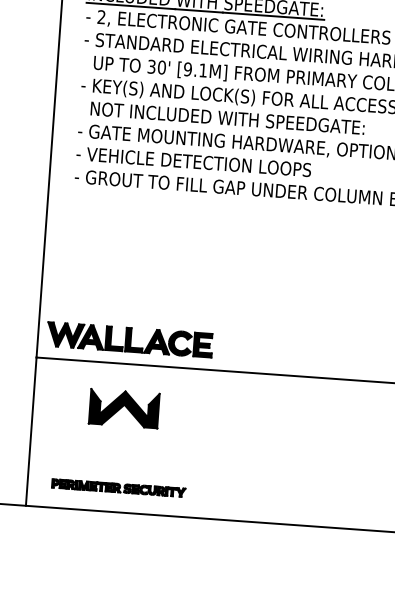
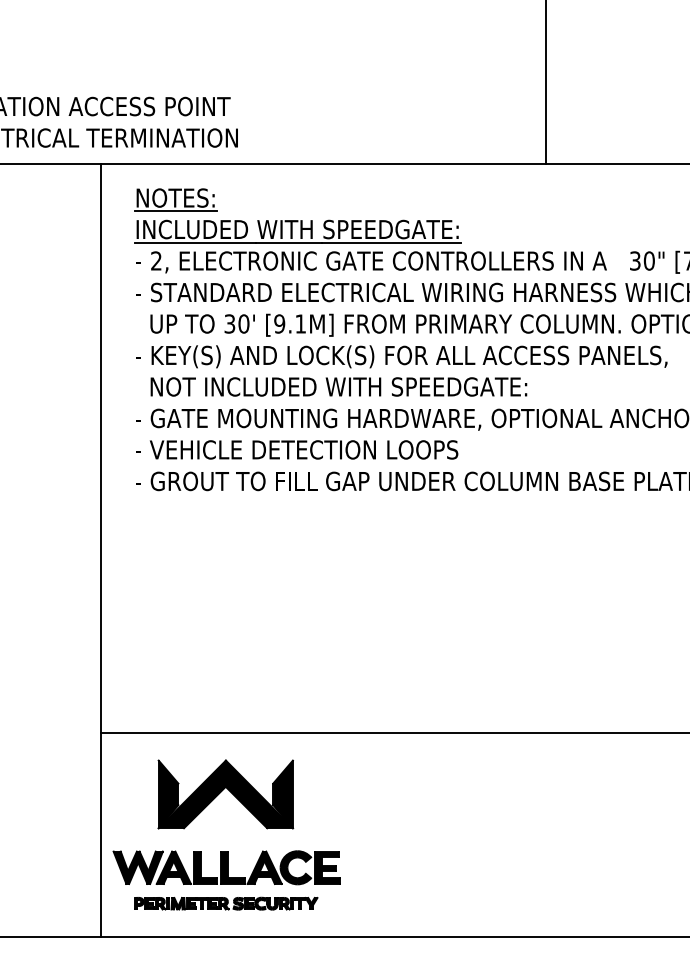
part: (129, 339) -> (226, 867), moved
part: (124, 408) -> (225, 794), size x1.43

